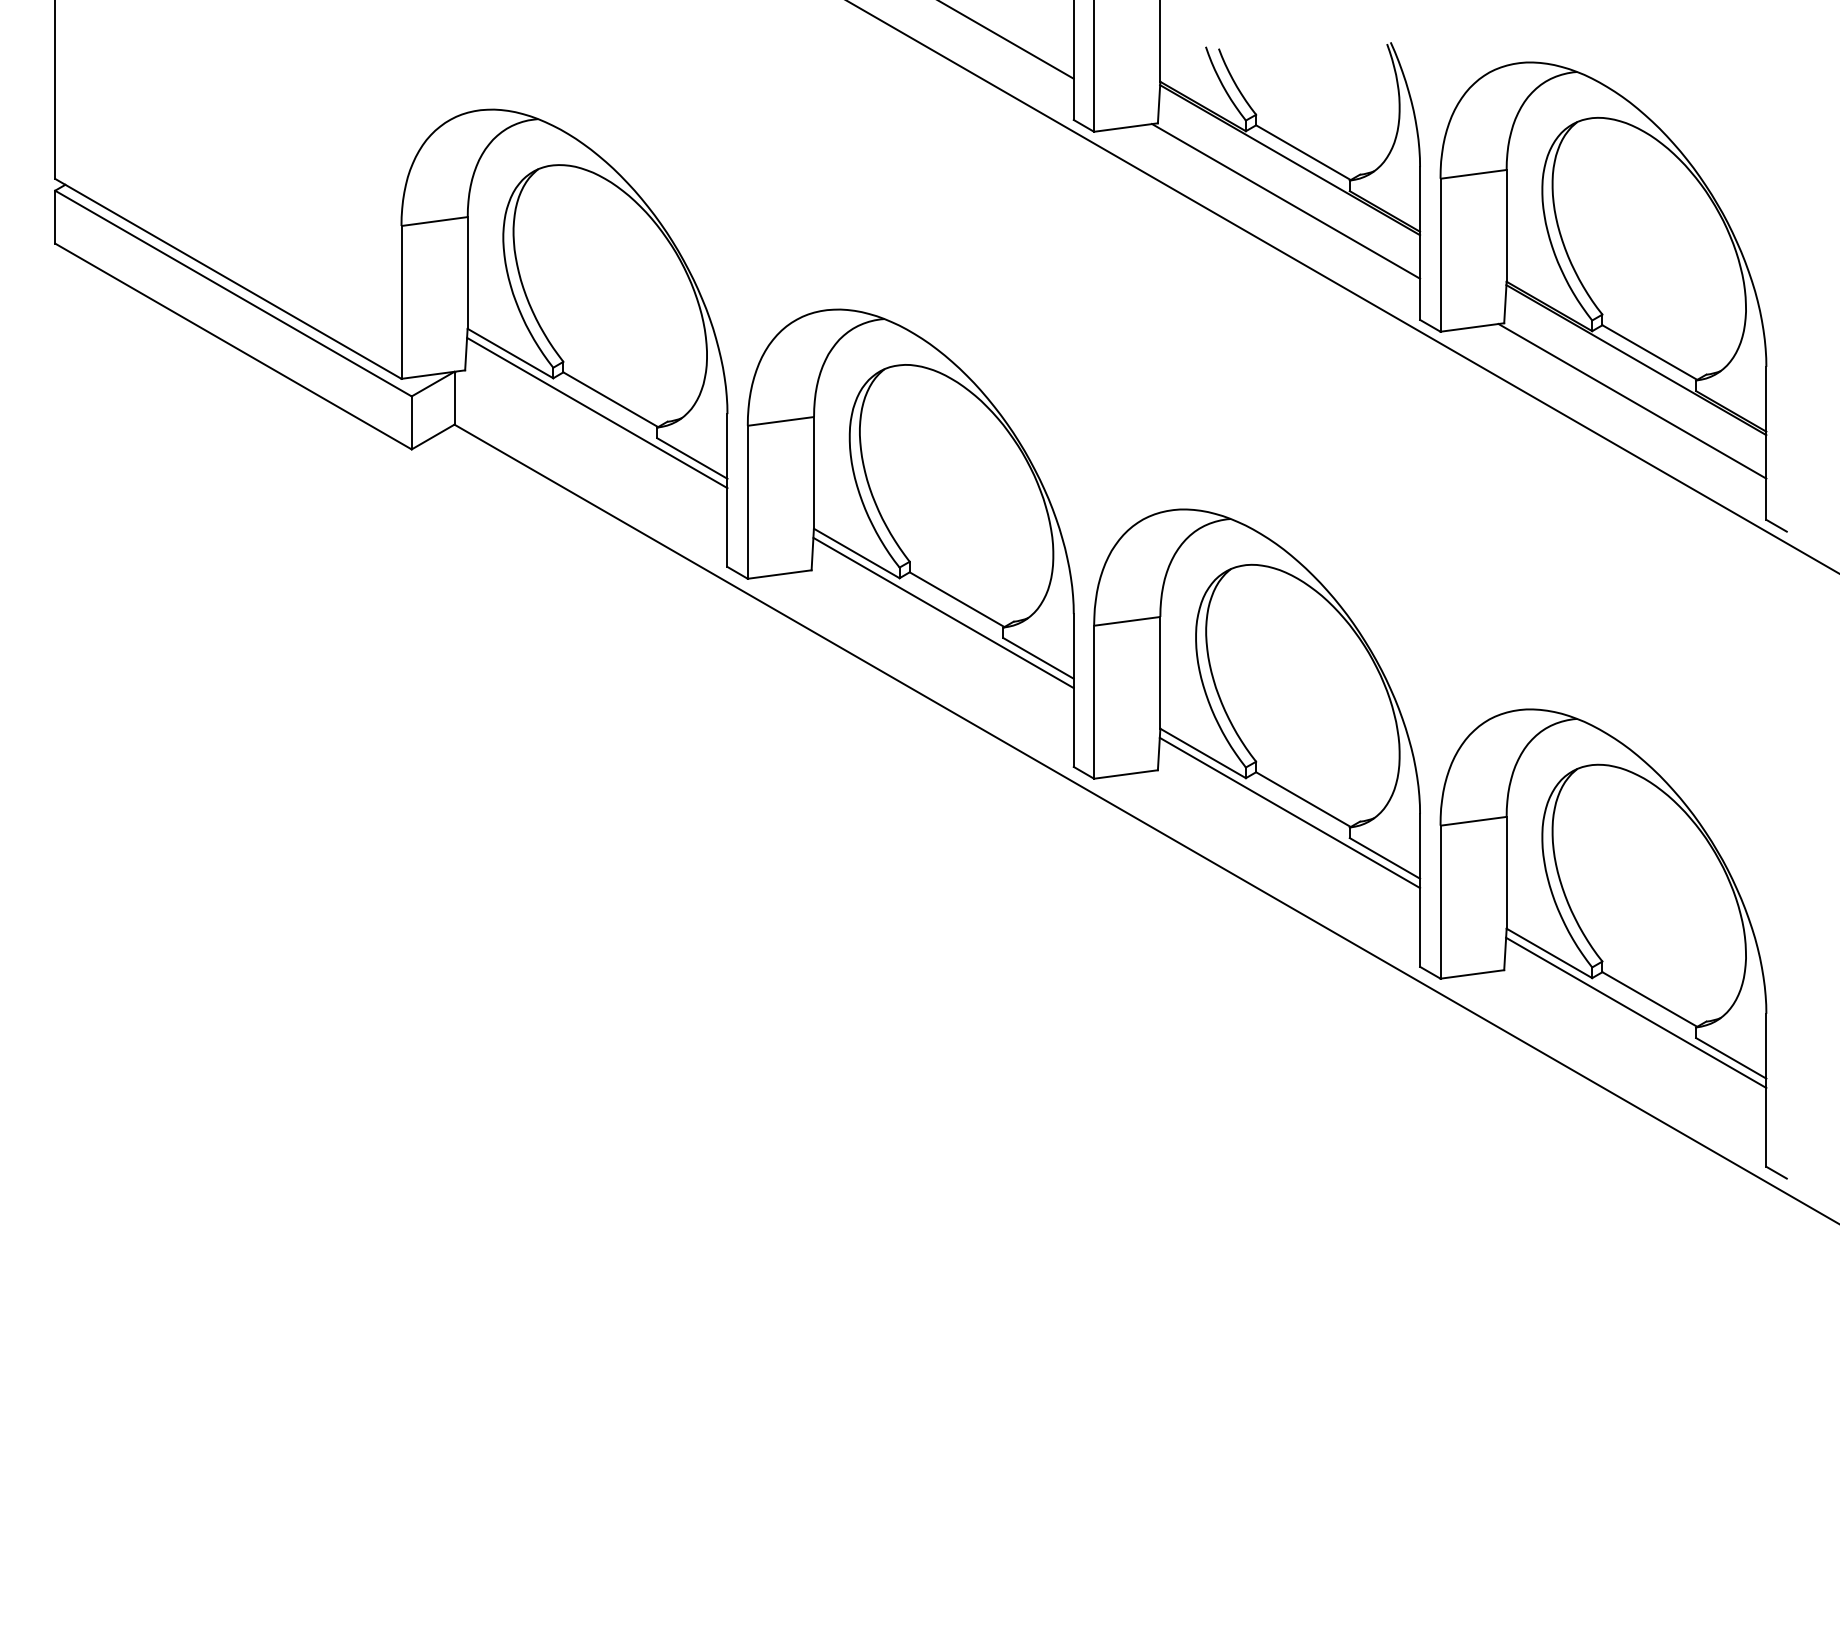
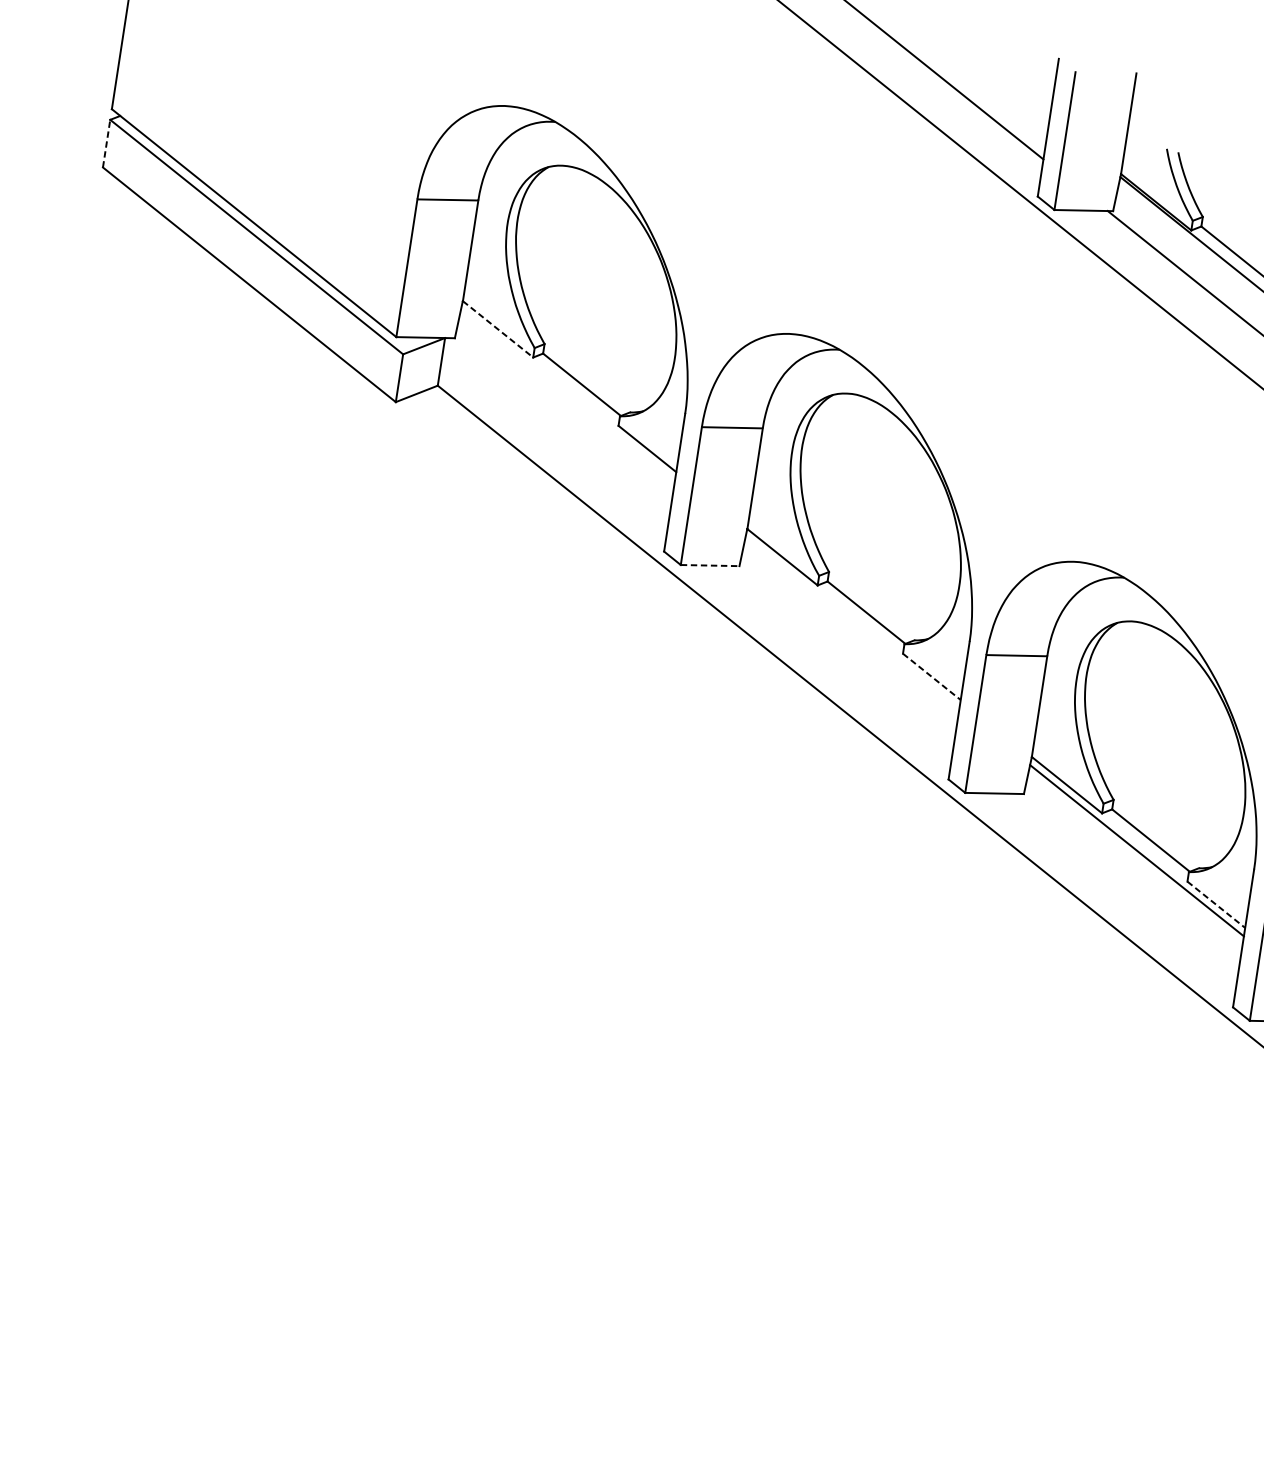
line: (55, 216) -> (106, 143), solid -> dashed
line: (510, 353) -> (498, 329), solid -> dashed
line: (597, 412) -> (568, 394), removed
line: (780, 574) -> (710, 565), solid -> dashed
line: (943, 612) -> (852, 622), removed
line: (1038, 658) -> (931, 676), solid -> dashed
line: (1384, 858) -> (1215, 904), solid -> dashed

